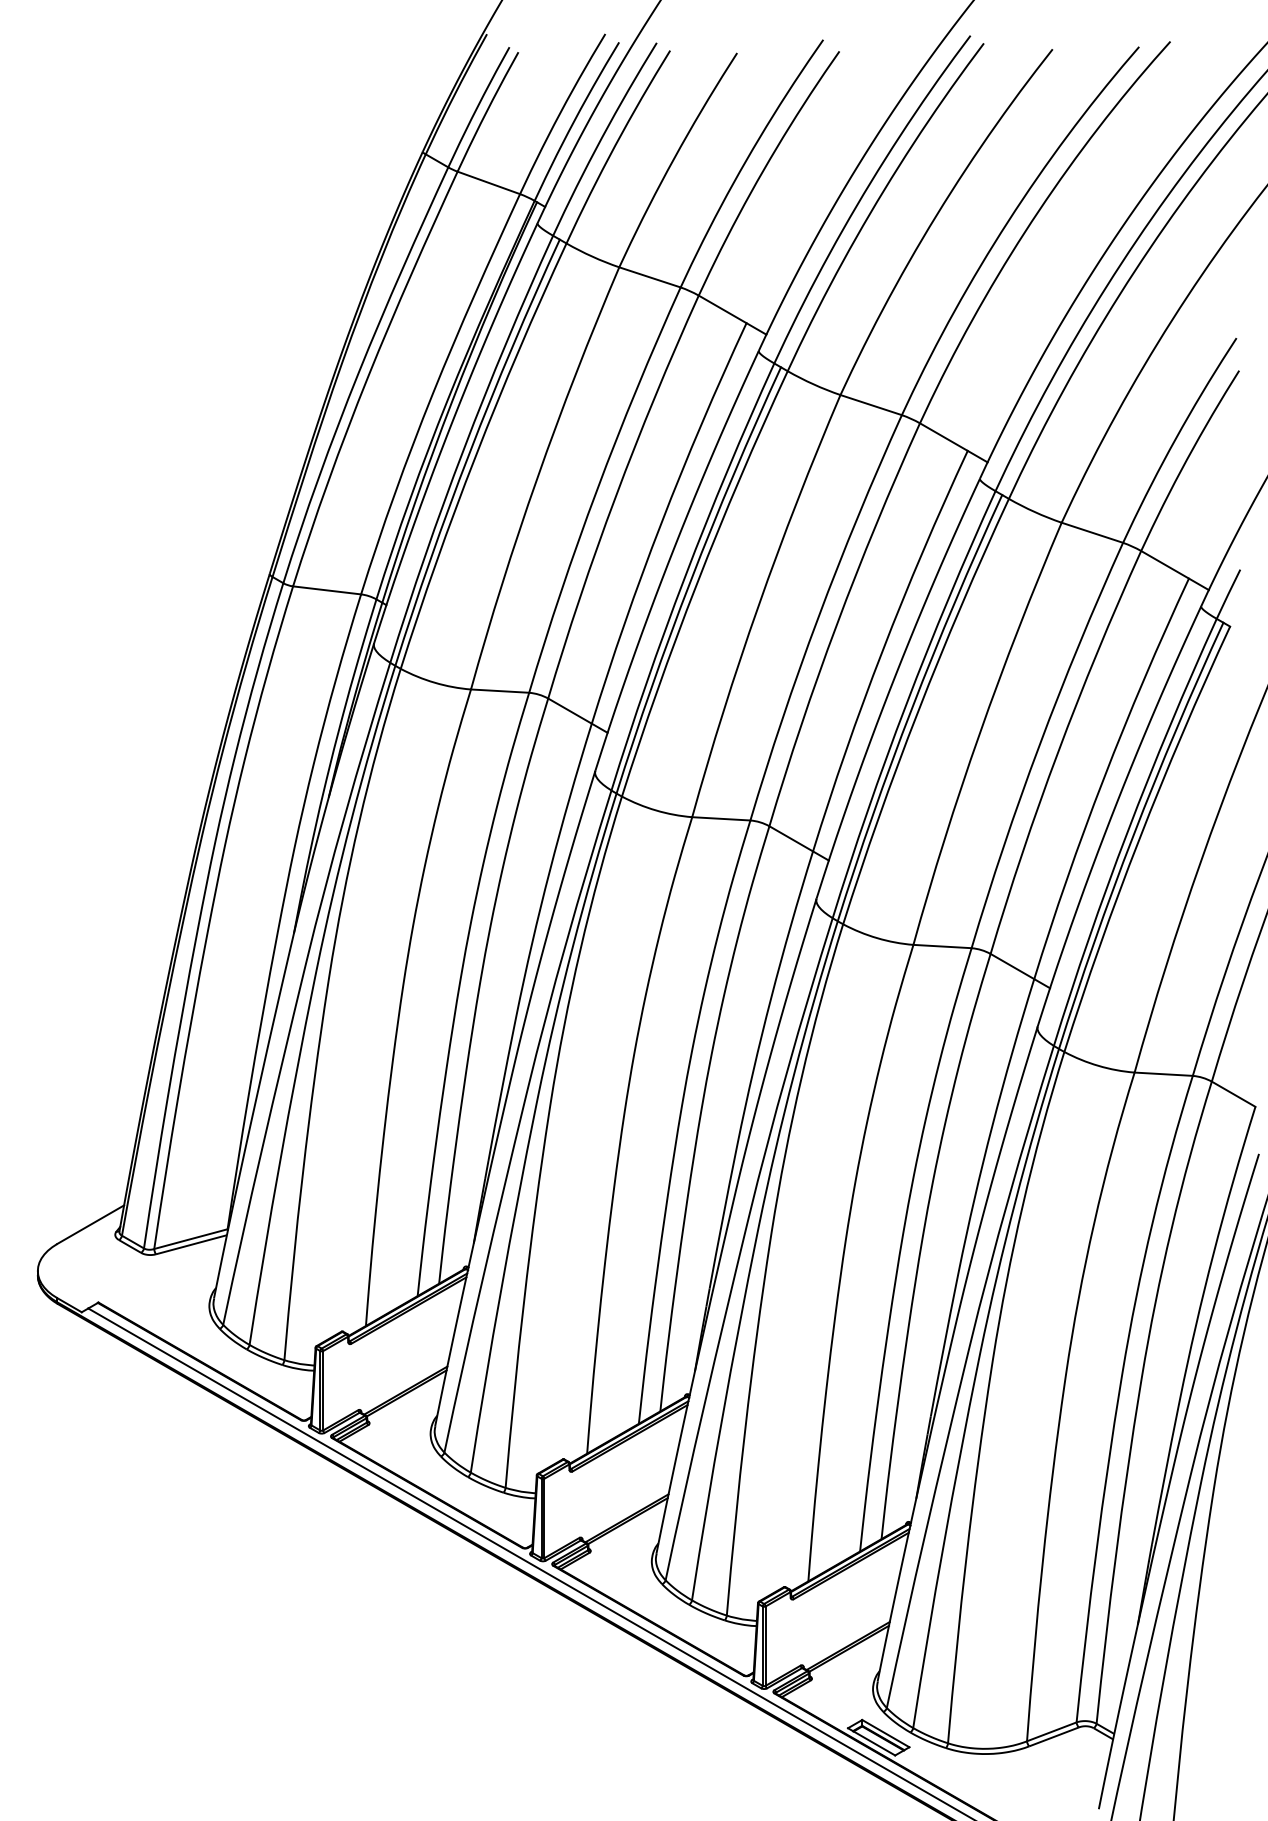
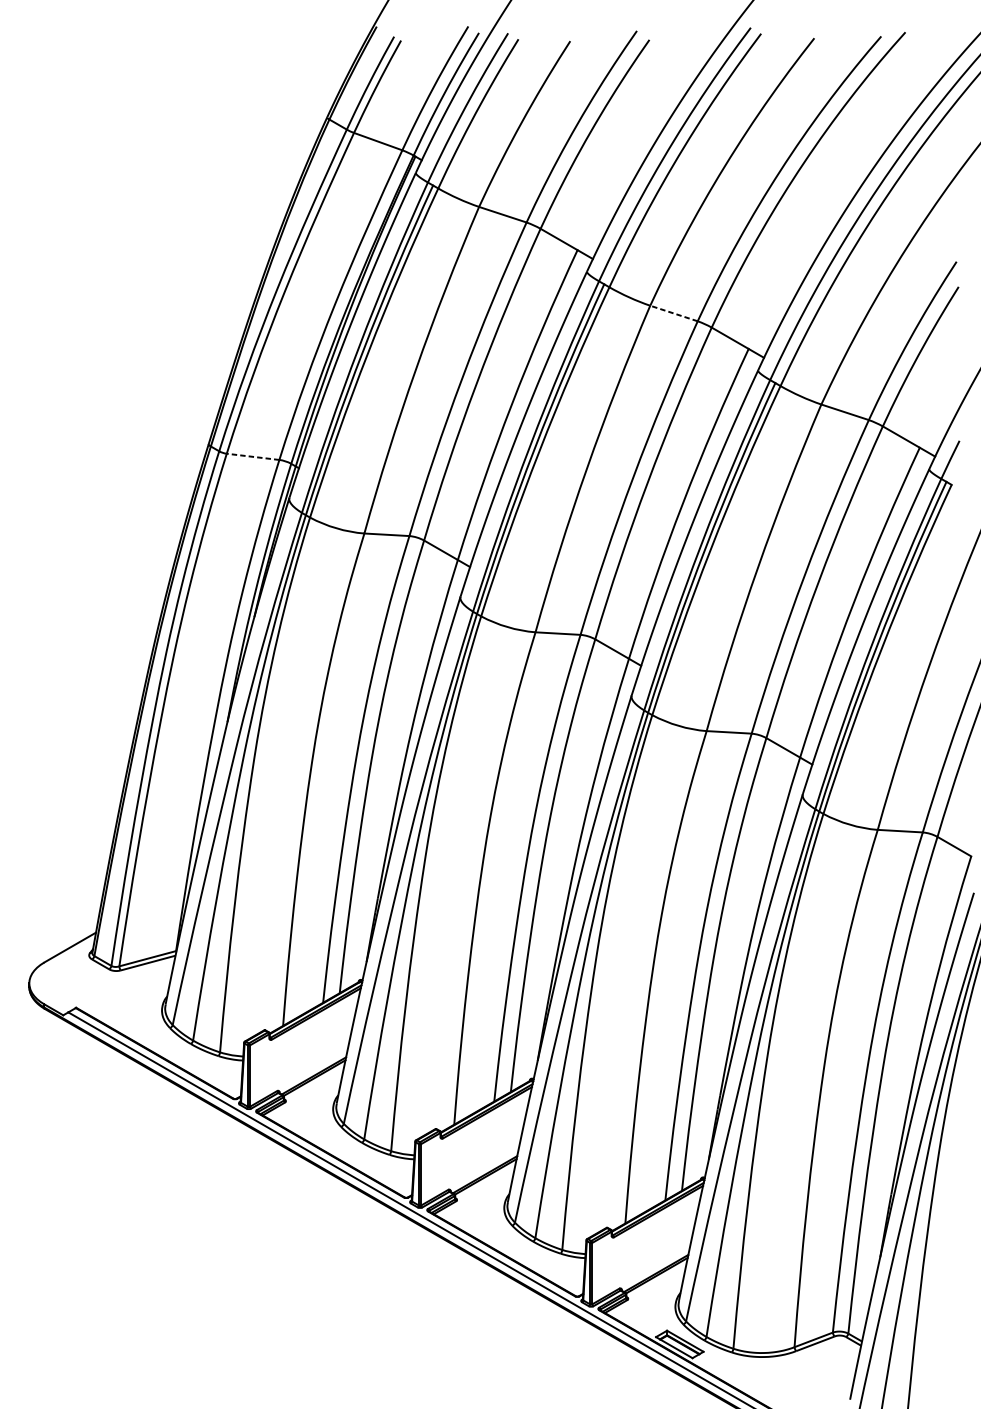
line: (870, 404) -> (673, 313), solid -> dashed
line: (326, 590) -> (252, 456), solid -> dashed

